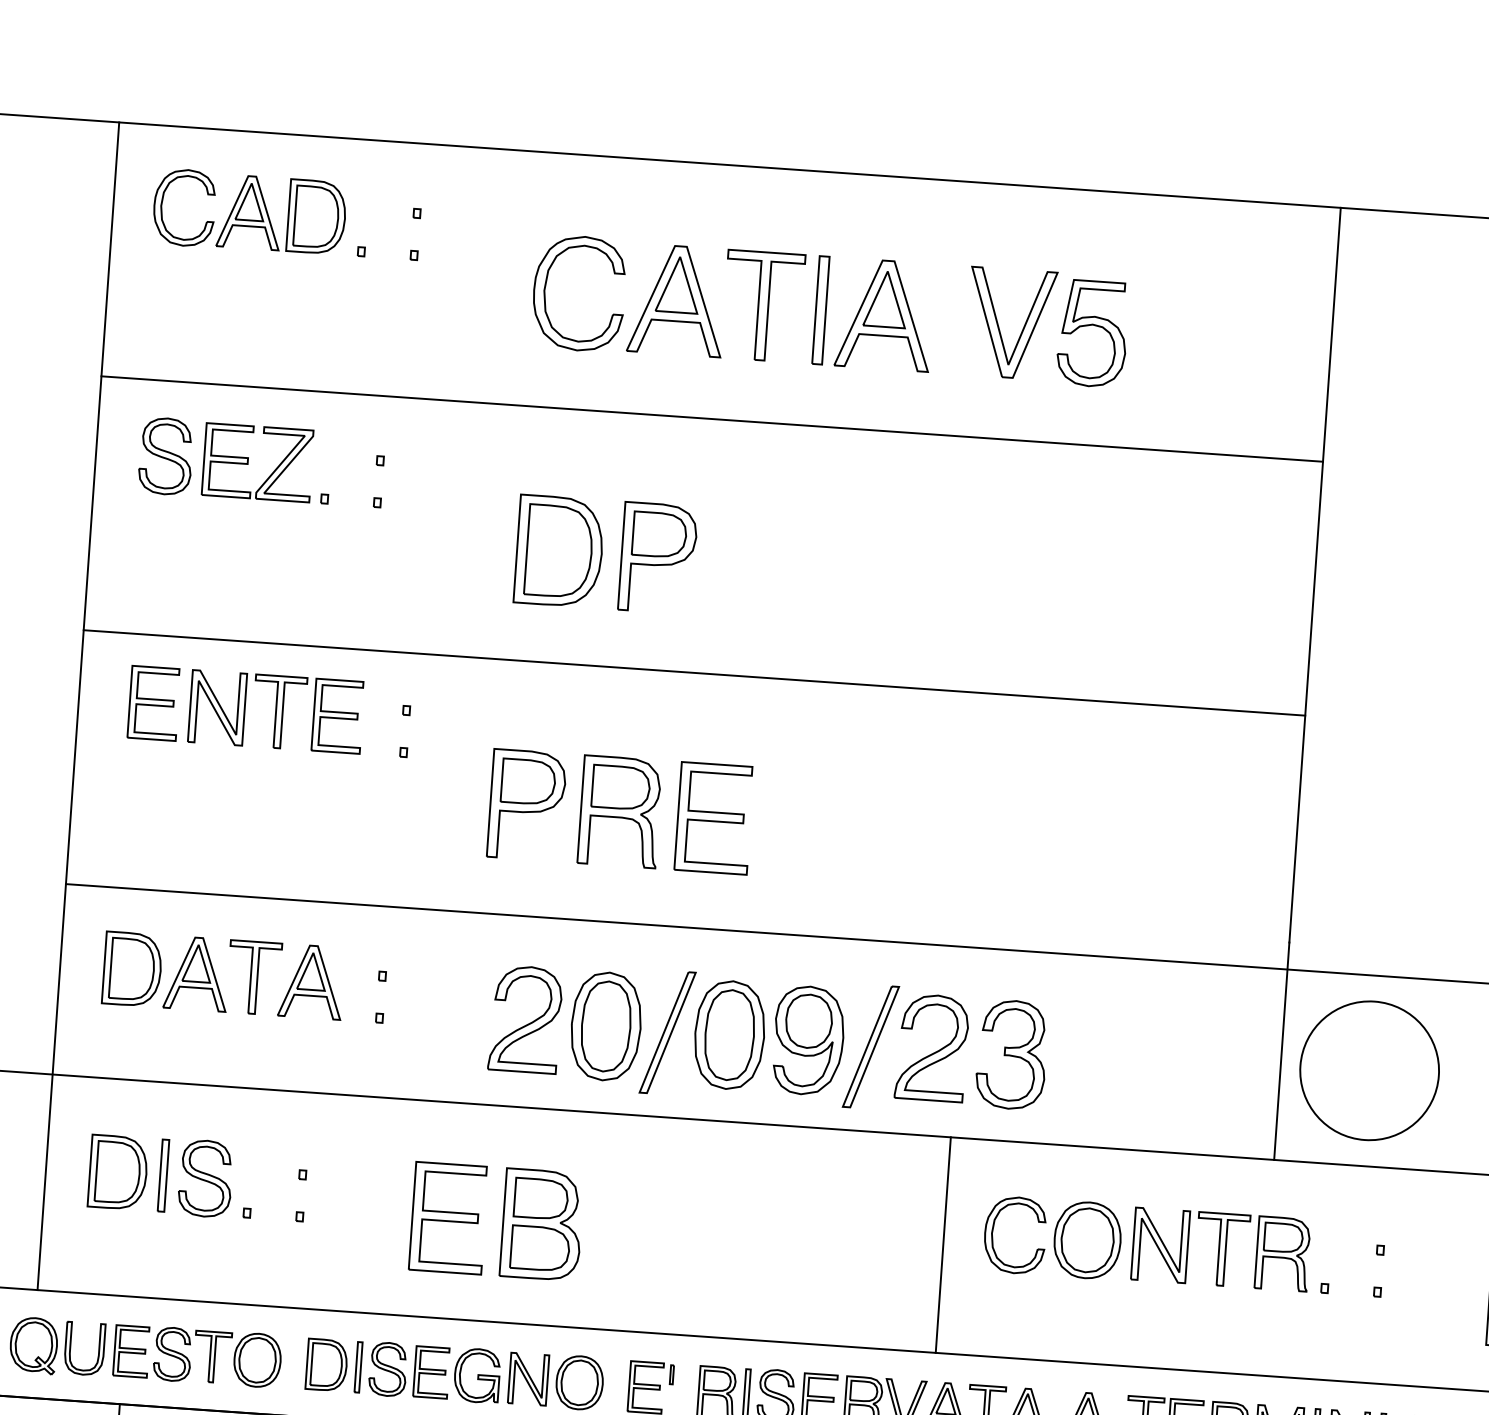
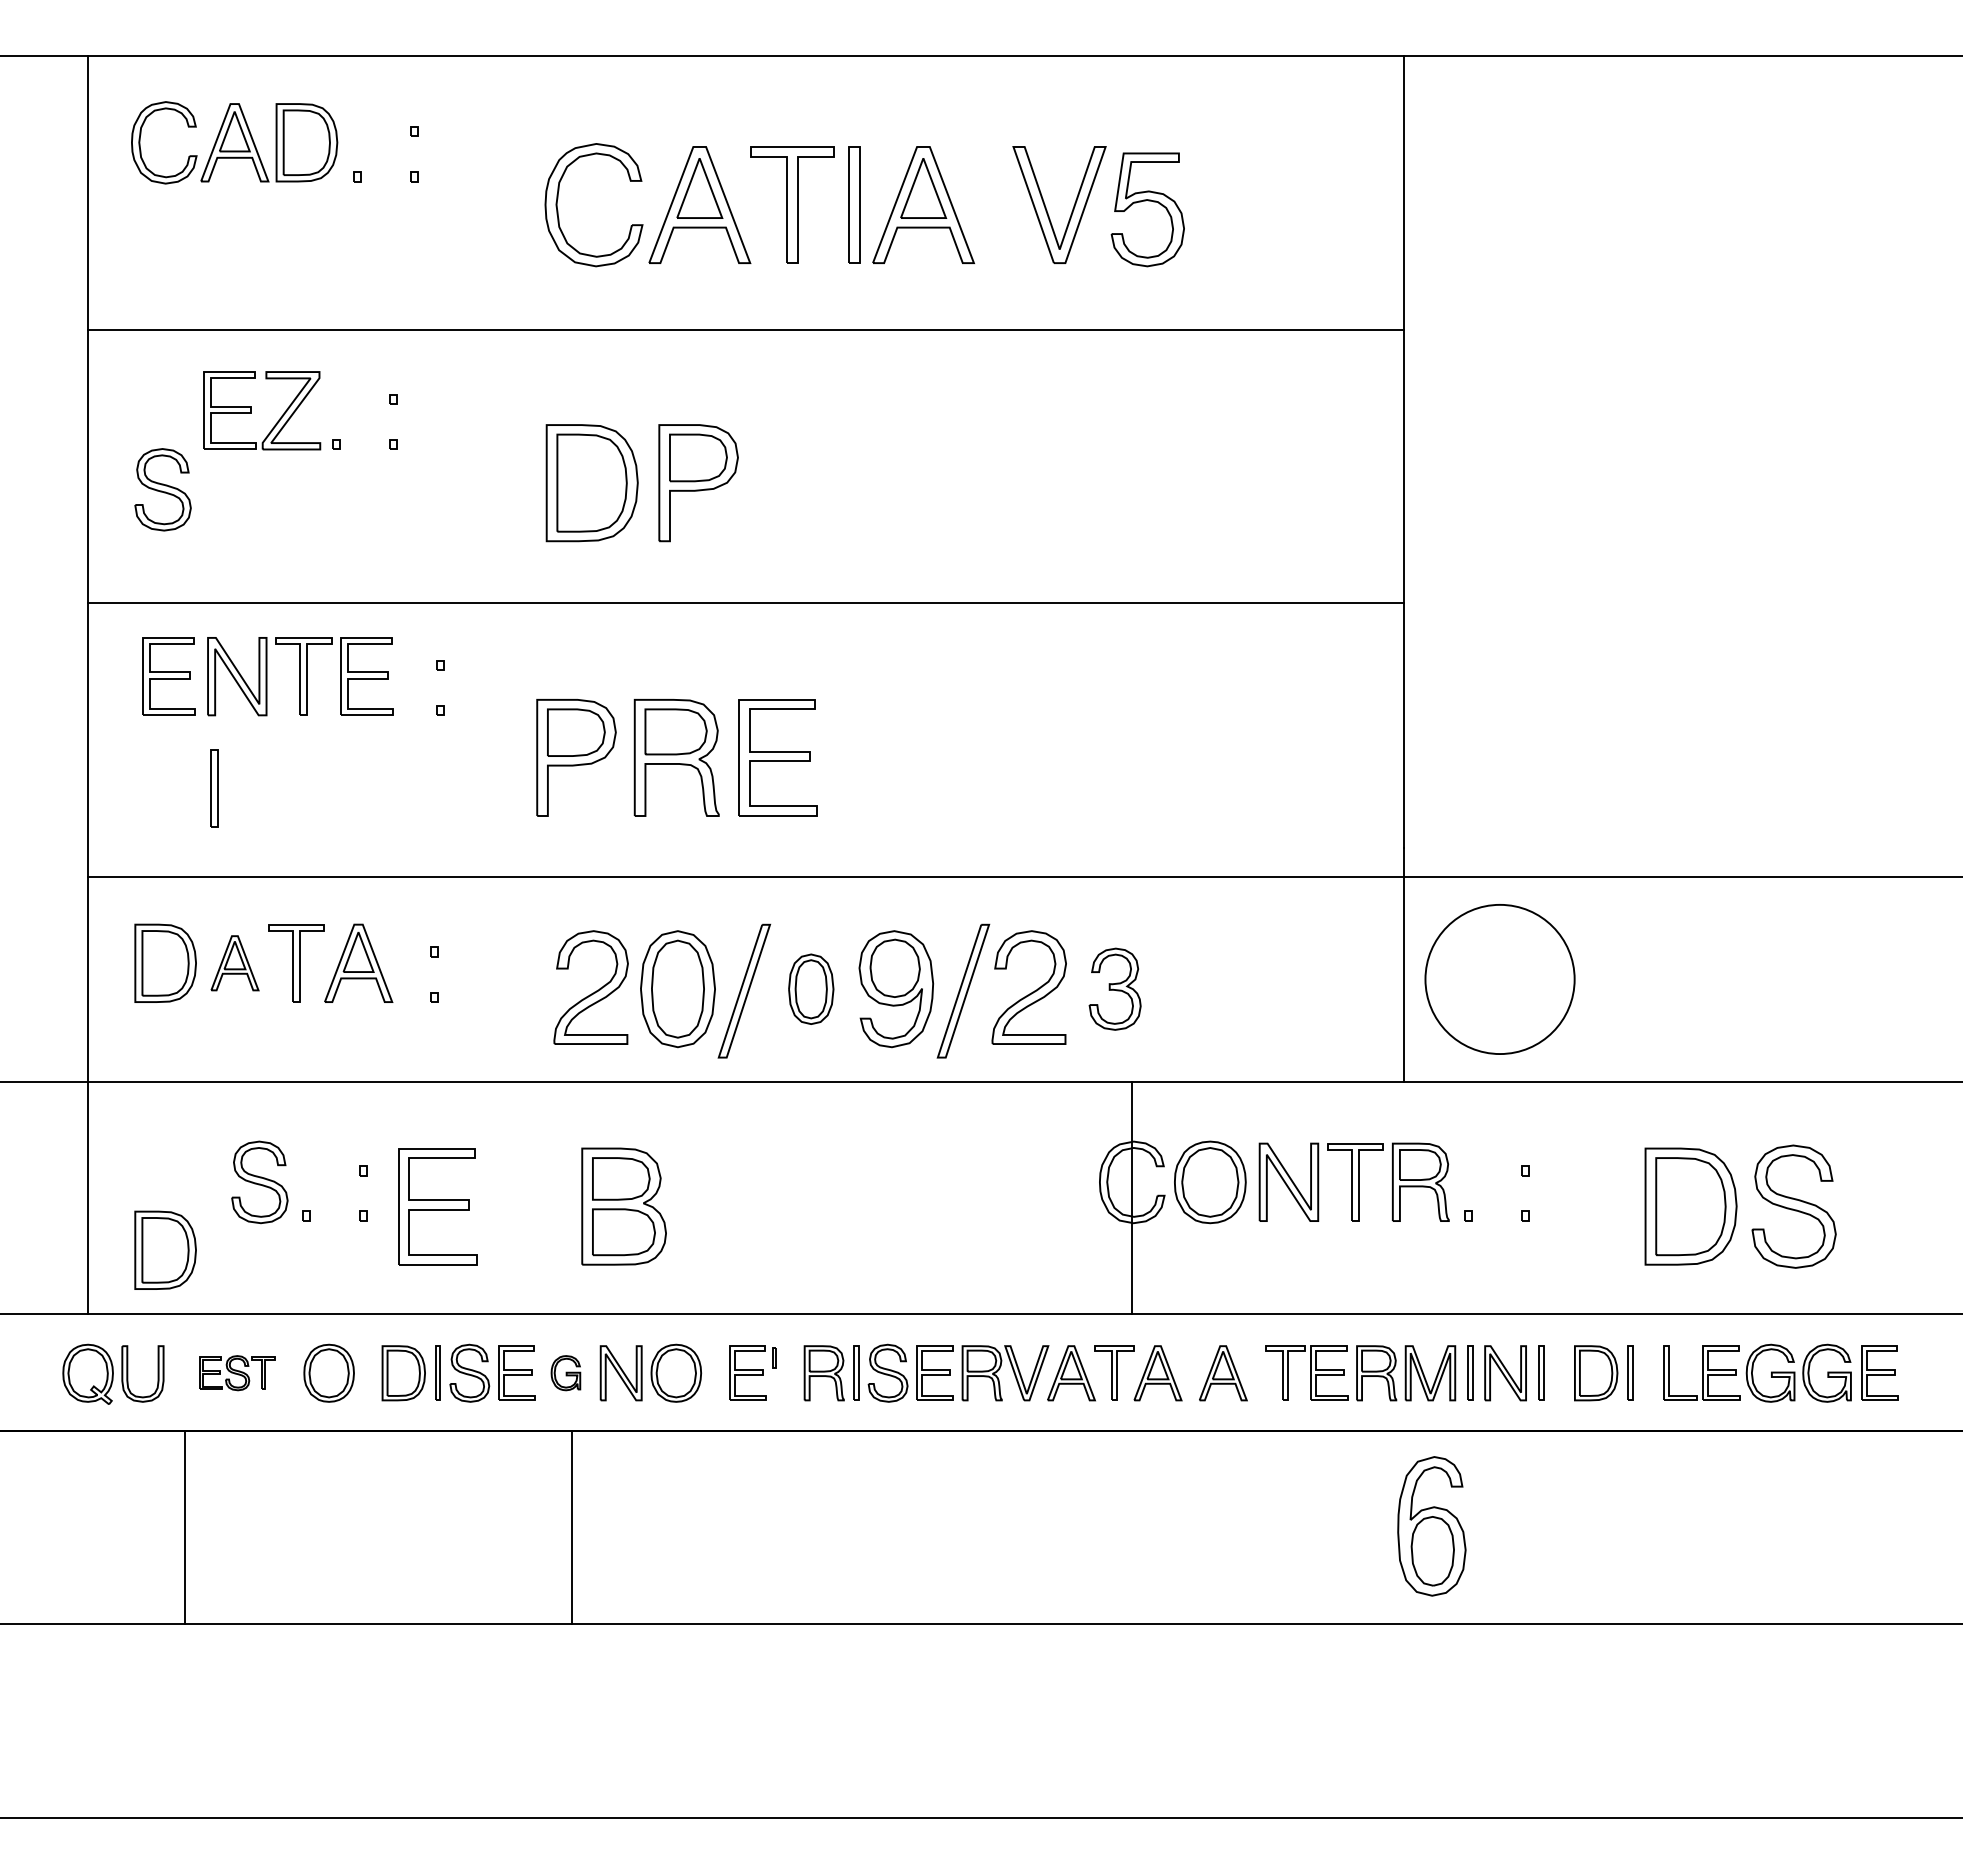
part: (165, 456) -> (162, 489), moved
part: (196, 972) -> (234, 962), size x0.7
part: (730, 1035) -> (811, 989), size x0.6
part: (1011, 1055) -> (1114, 989), size x0.7
part: (118, 1171) -> (165, 1249), moved
part: (163, 1175) -> (214, 788), moved
part: (448, 1218) -> (437, 1206), moved
line: (942, 1245) -> (1131, 1198), moved
part: (172, 1353) -> (237, 1372), size x0.6
part: (476, 1374) -> (565, 1372), size x0.6

